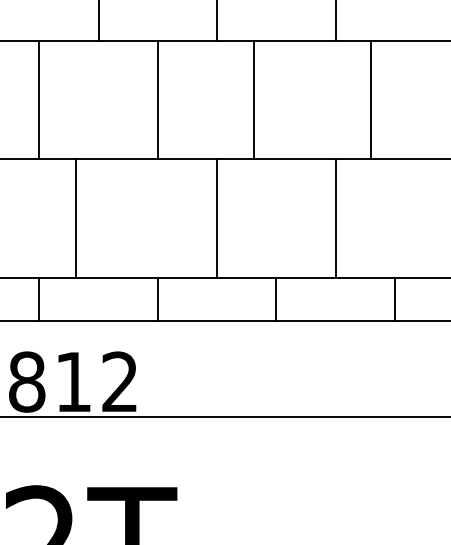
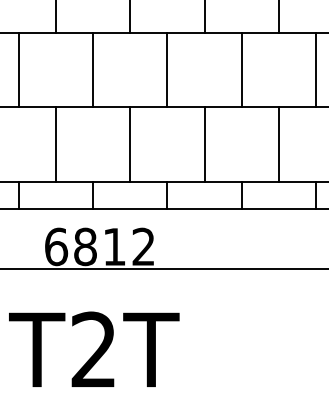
line: (253, 100) -> (241, 70), moved
line: (370, 100) -> (315, 70), moved
line: (76, 218) -> (130, 144), moved

